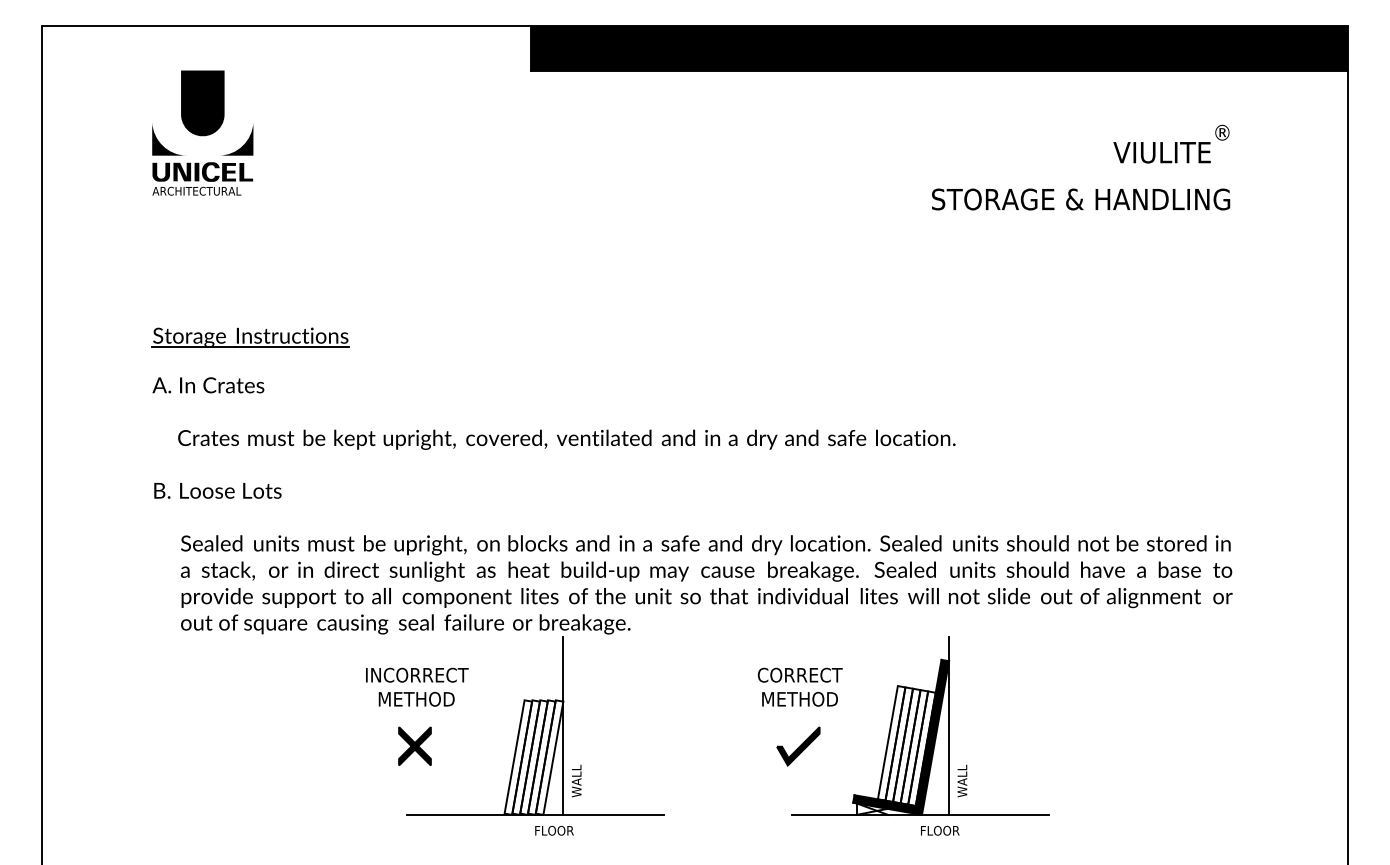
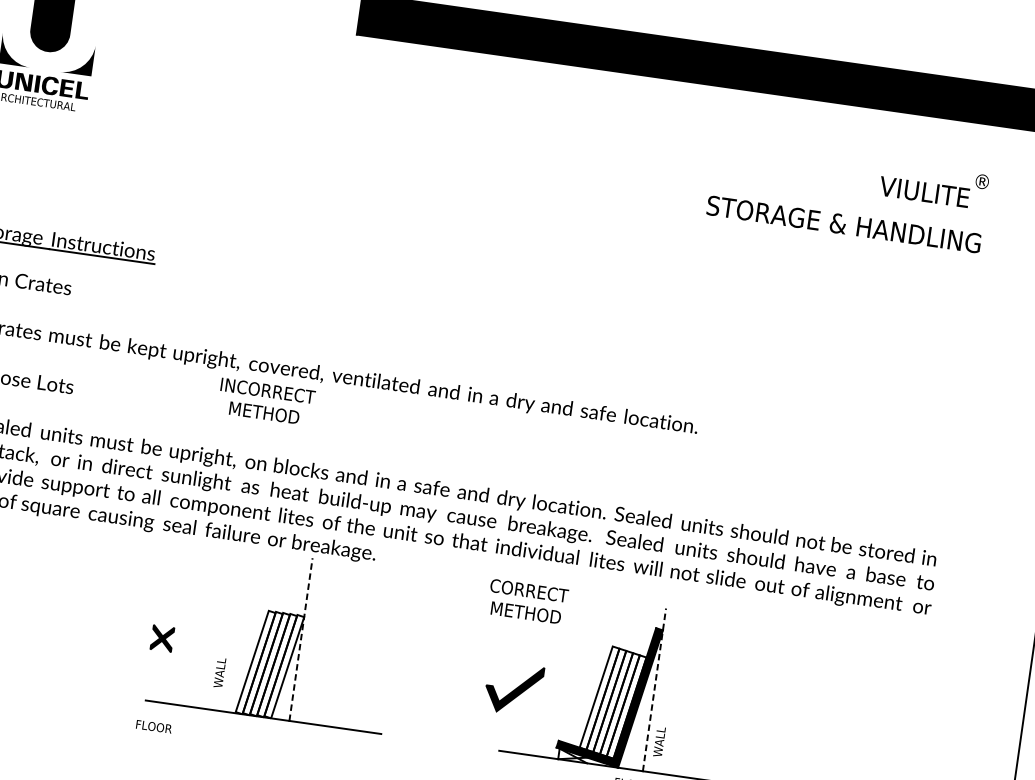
text: (417, 686) -> (266, 401), moved
text: (799, 686) -> (527, 601), moved
line: (563, 726) -> (301, 639), solid -> dashed
line: (949, 726) -> (654, 690), solid -> dashed
part: (414, 745) -> (162, 637), size x0.7
part: (798, 746) -> (513, 688), size x1.4
text: (576, 781) -> (219, 673), moved
text: (554, 830) -> (154, 726), moved

